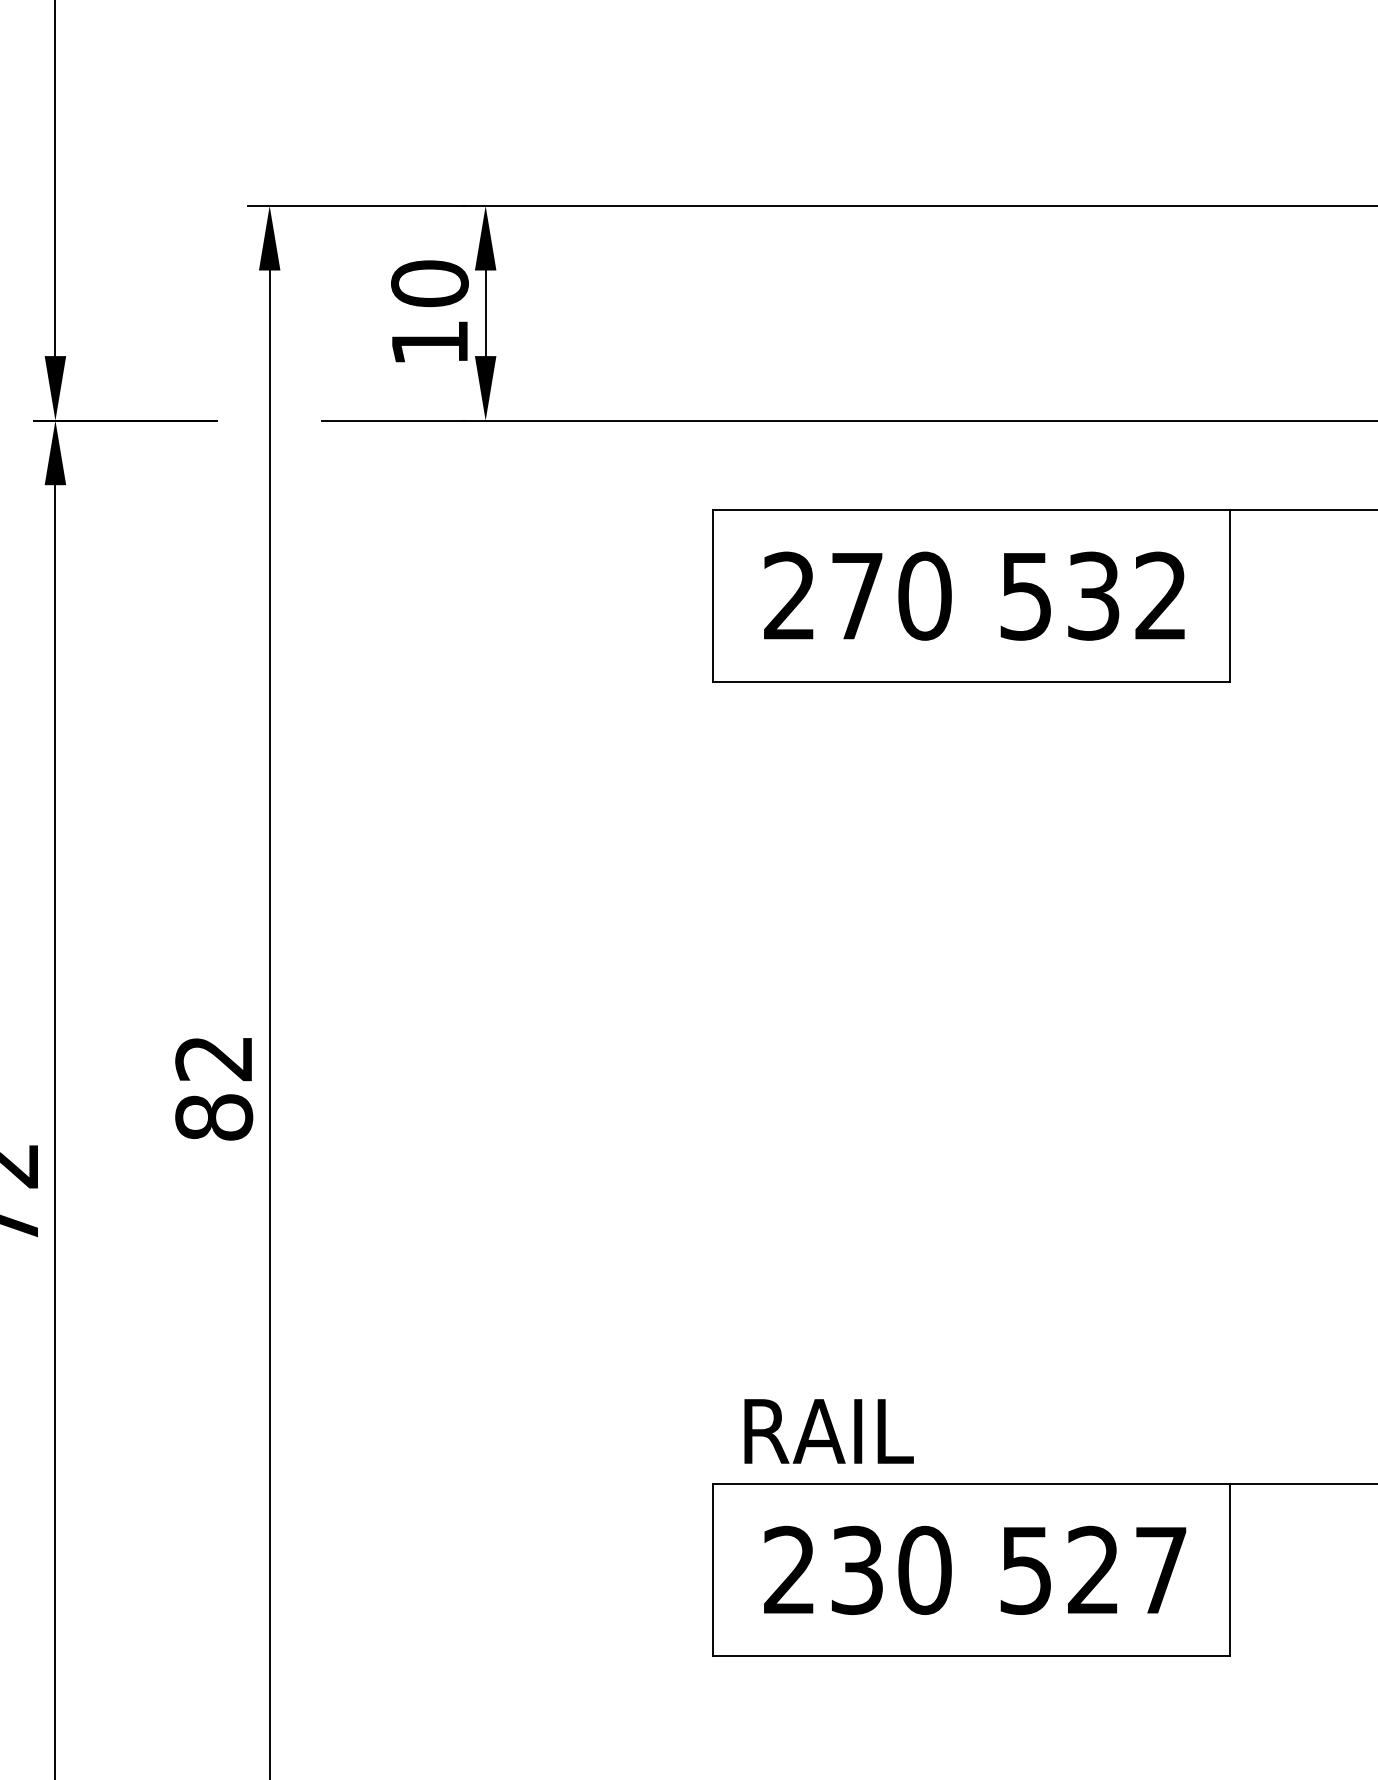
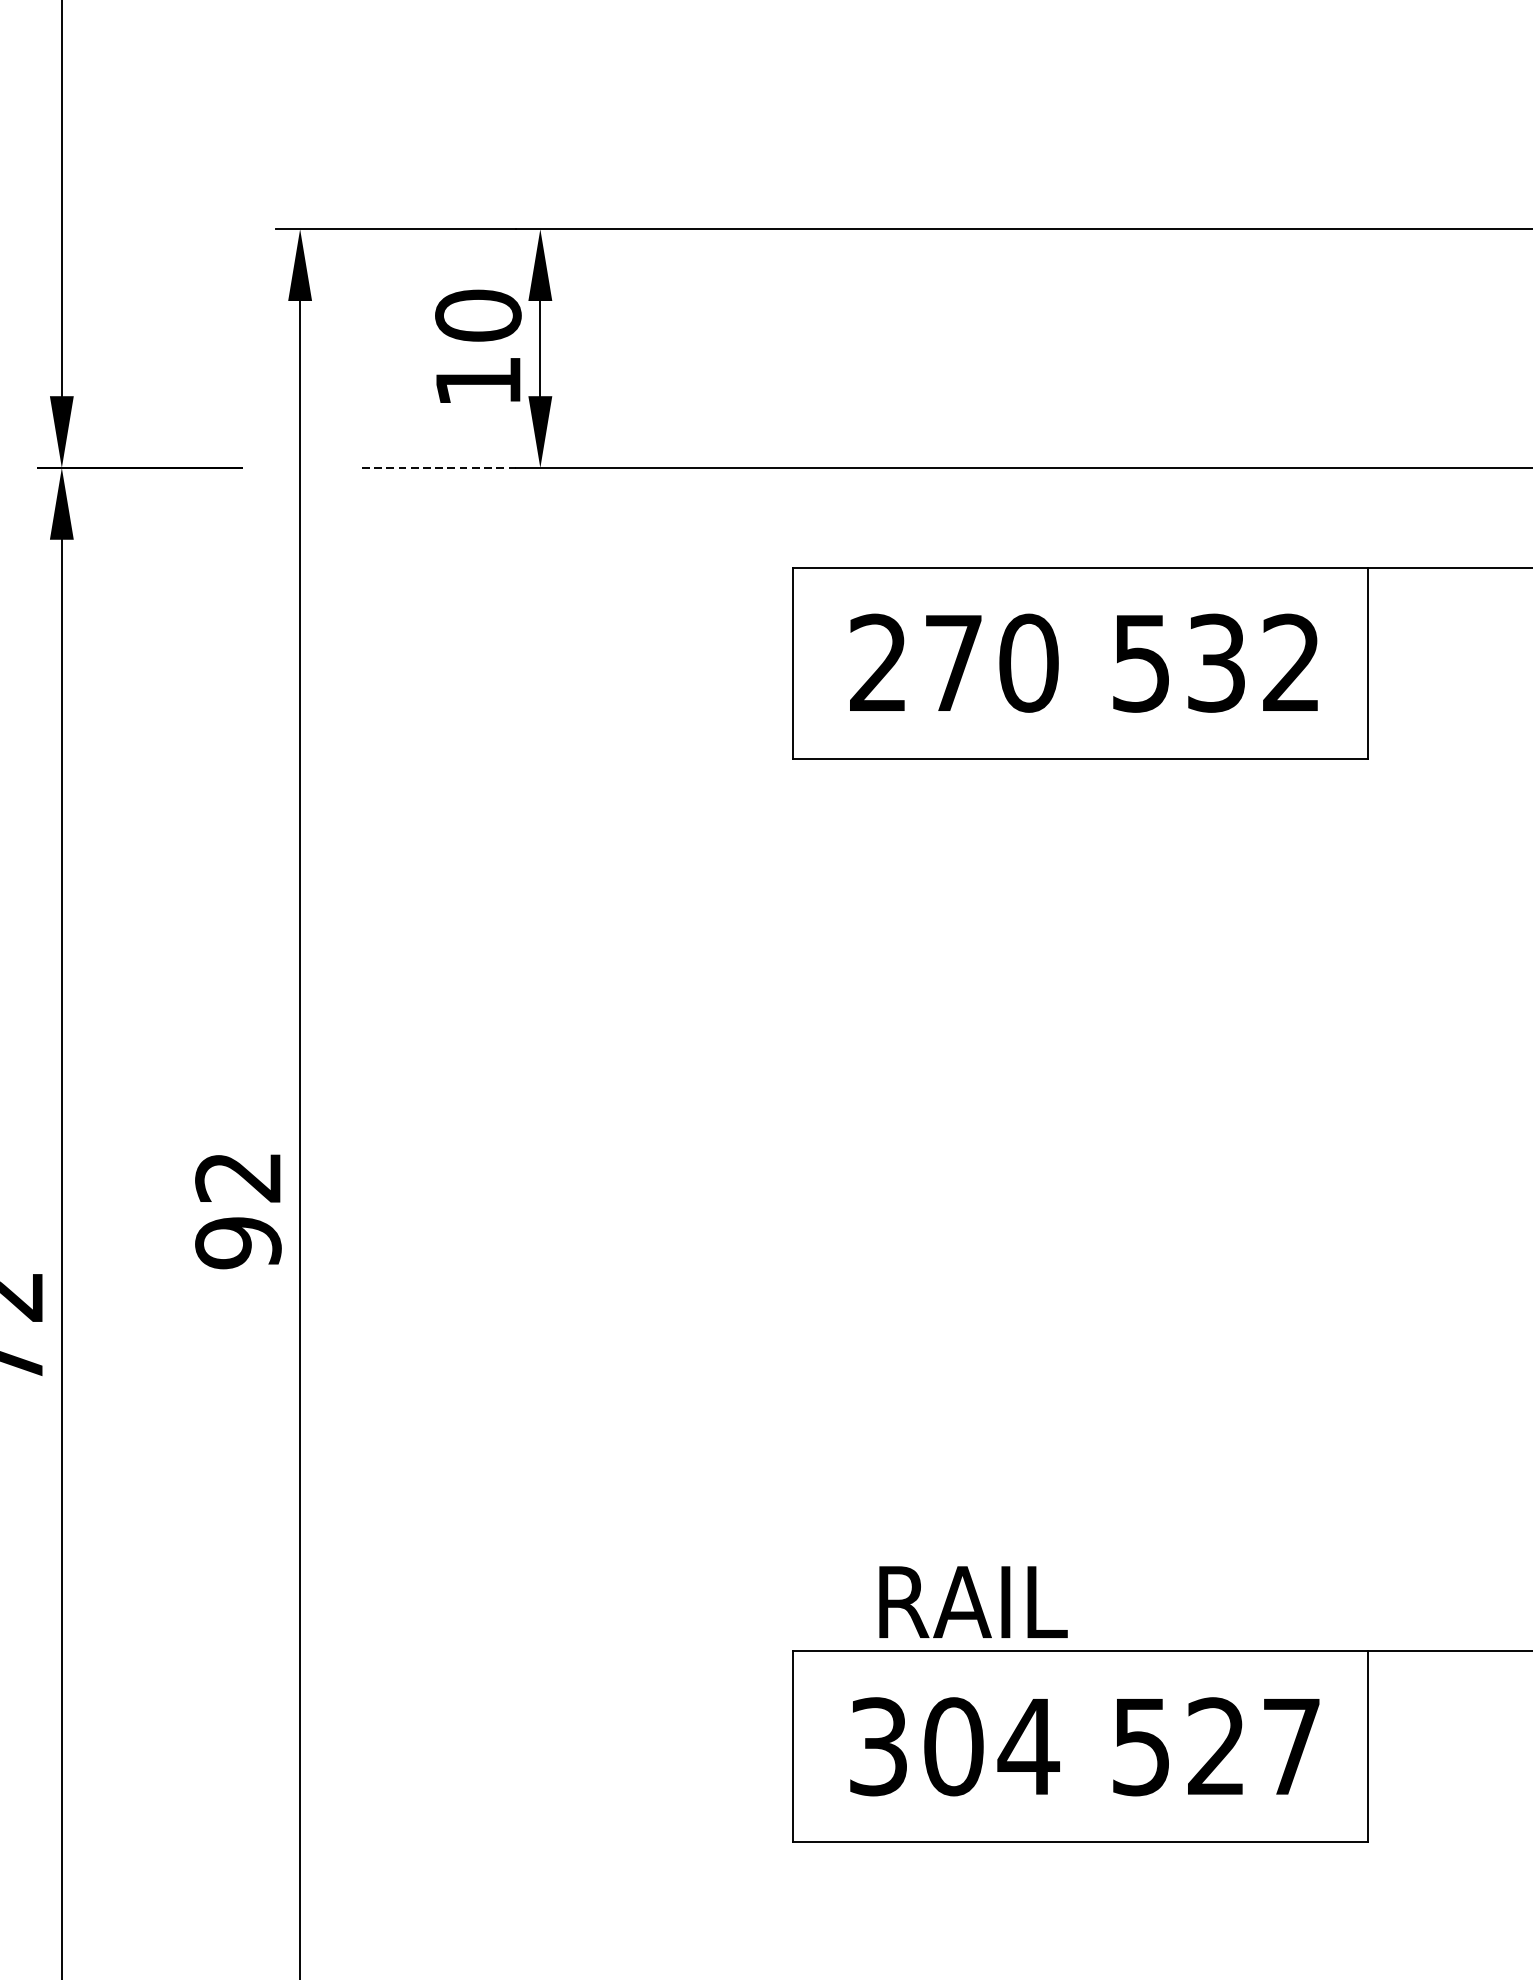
line: (392, 420) -> (436, 467), solid -> dashed
text: (214, 1117) -> (238, 1243), 82 -> 92
text: (828, 1431) -> (972, 1602), moved
text: (858, 1569) -> (955, 1745), 230 -> 304

